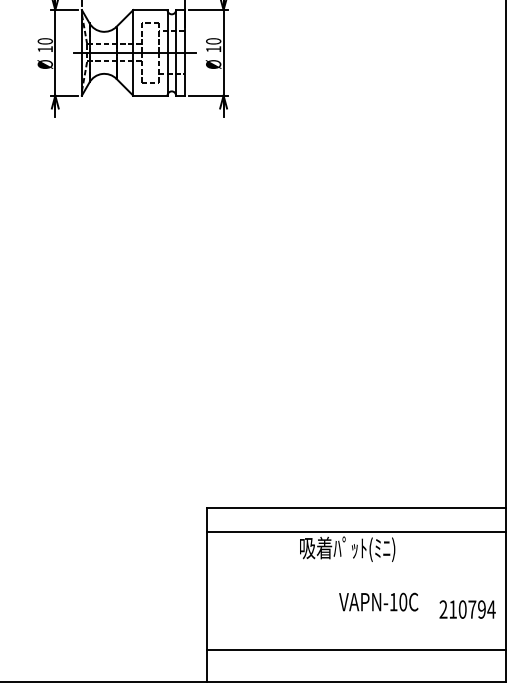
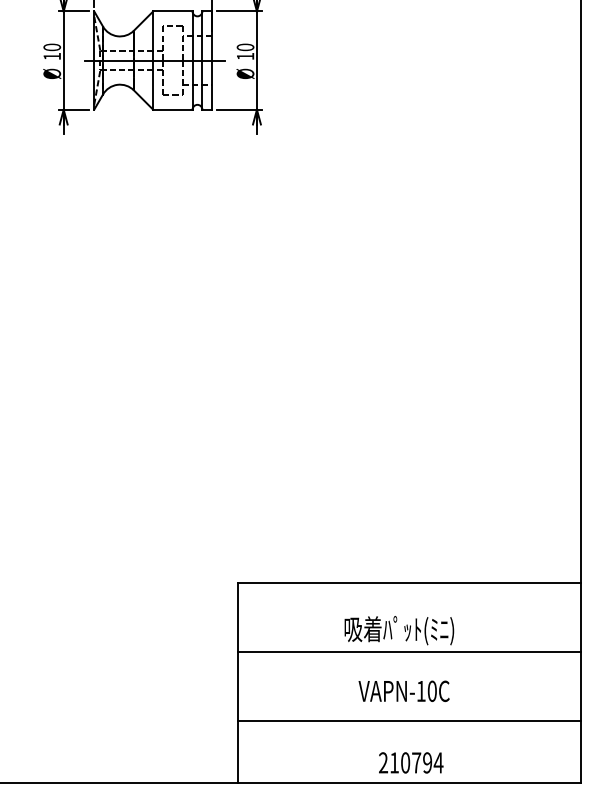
line: (355, 531) -> (408, 651), moved
text: (378, 601) -> (403, 690), moved
text: (467, 609) -> (411, 762), moved
line: (355, 649) -> (408, 720), moved

